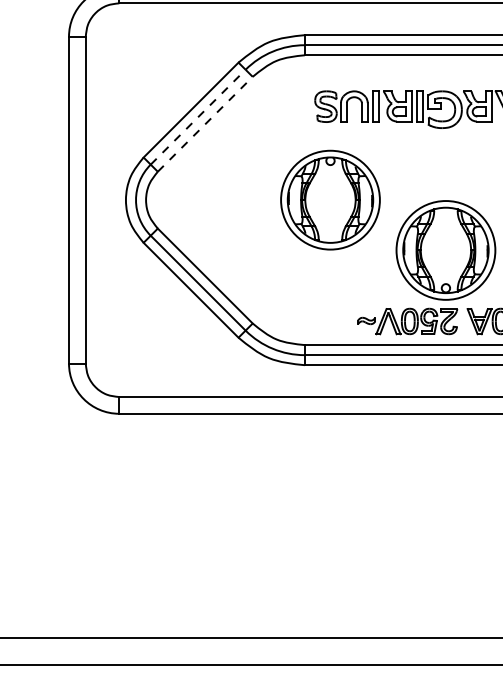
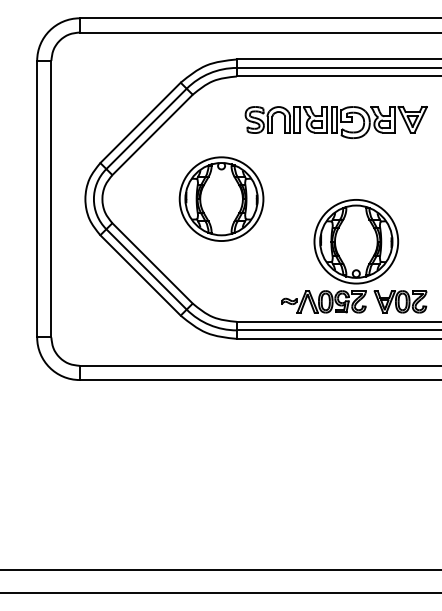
line: (198, 116) -> (146, 128), dashed -> solid
line: (205, 123) -> (152, 134), dashed -> solid
part: (330, 199) -> (221, 198), moved

